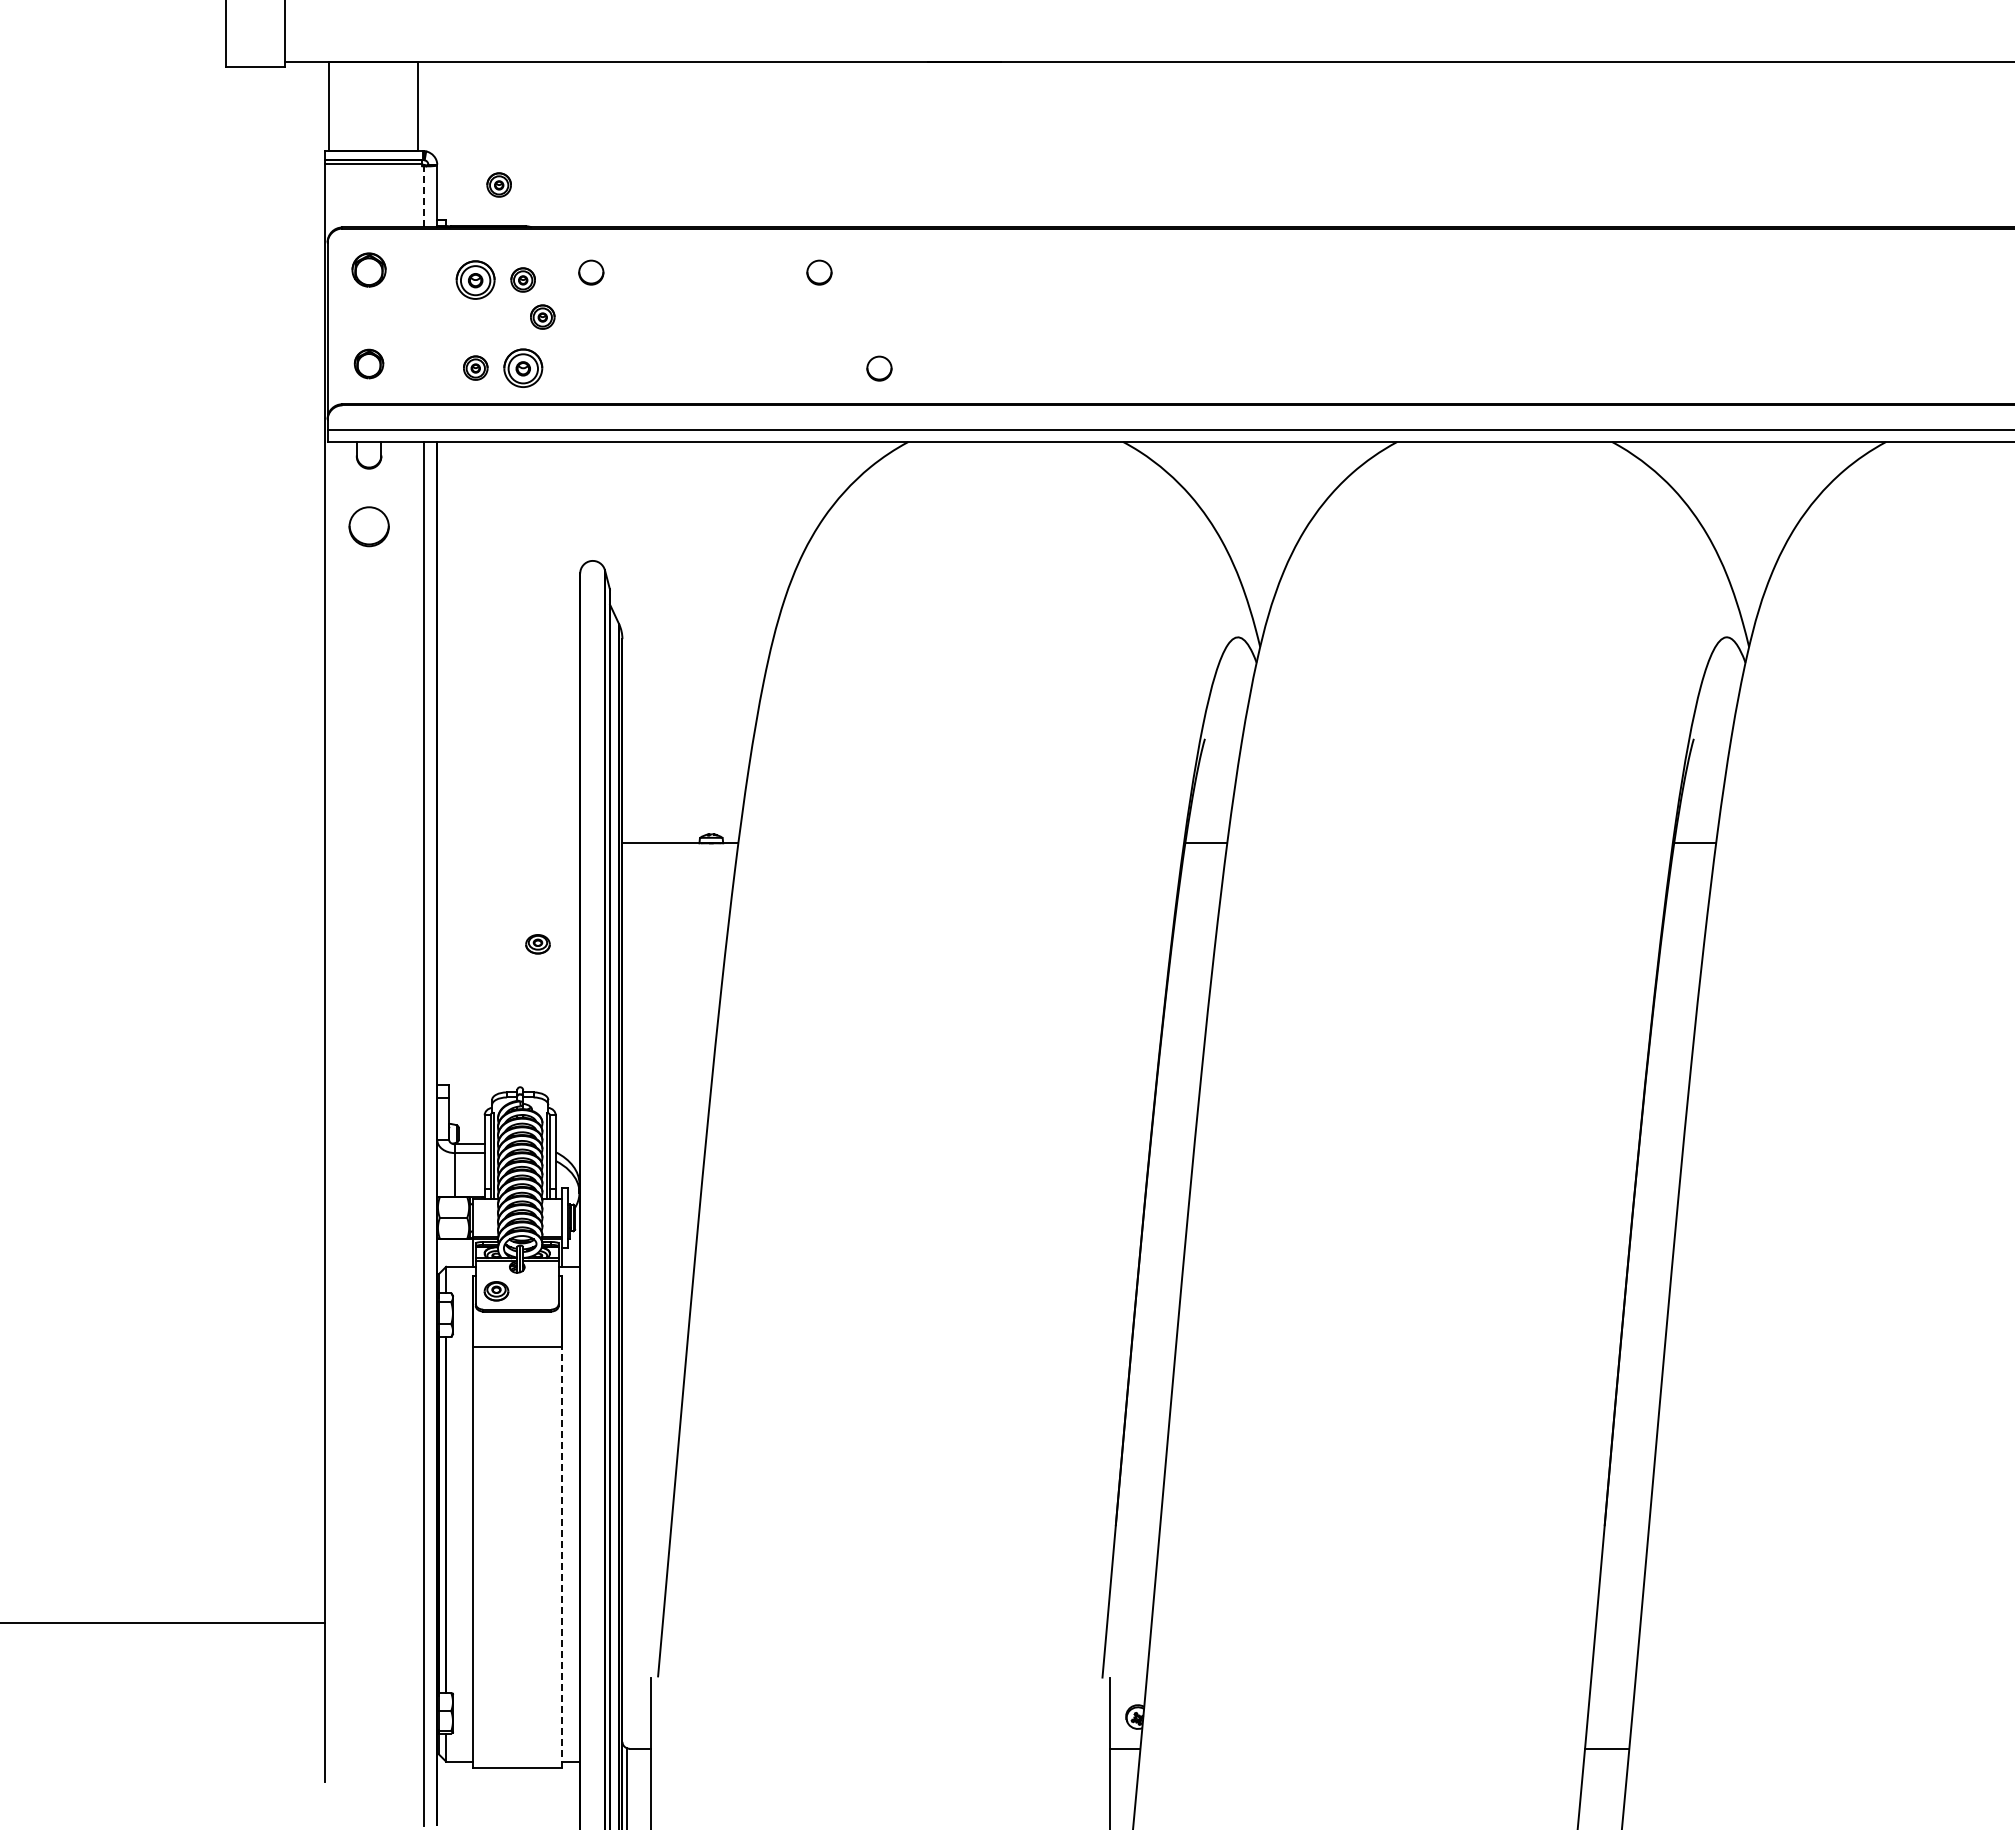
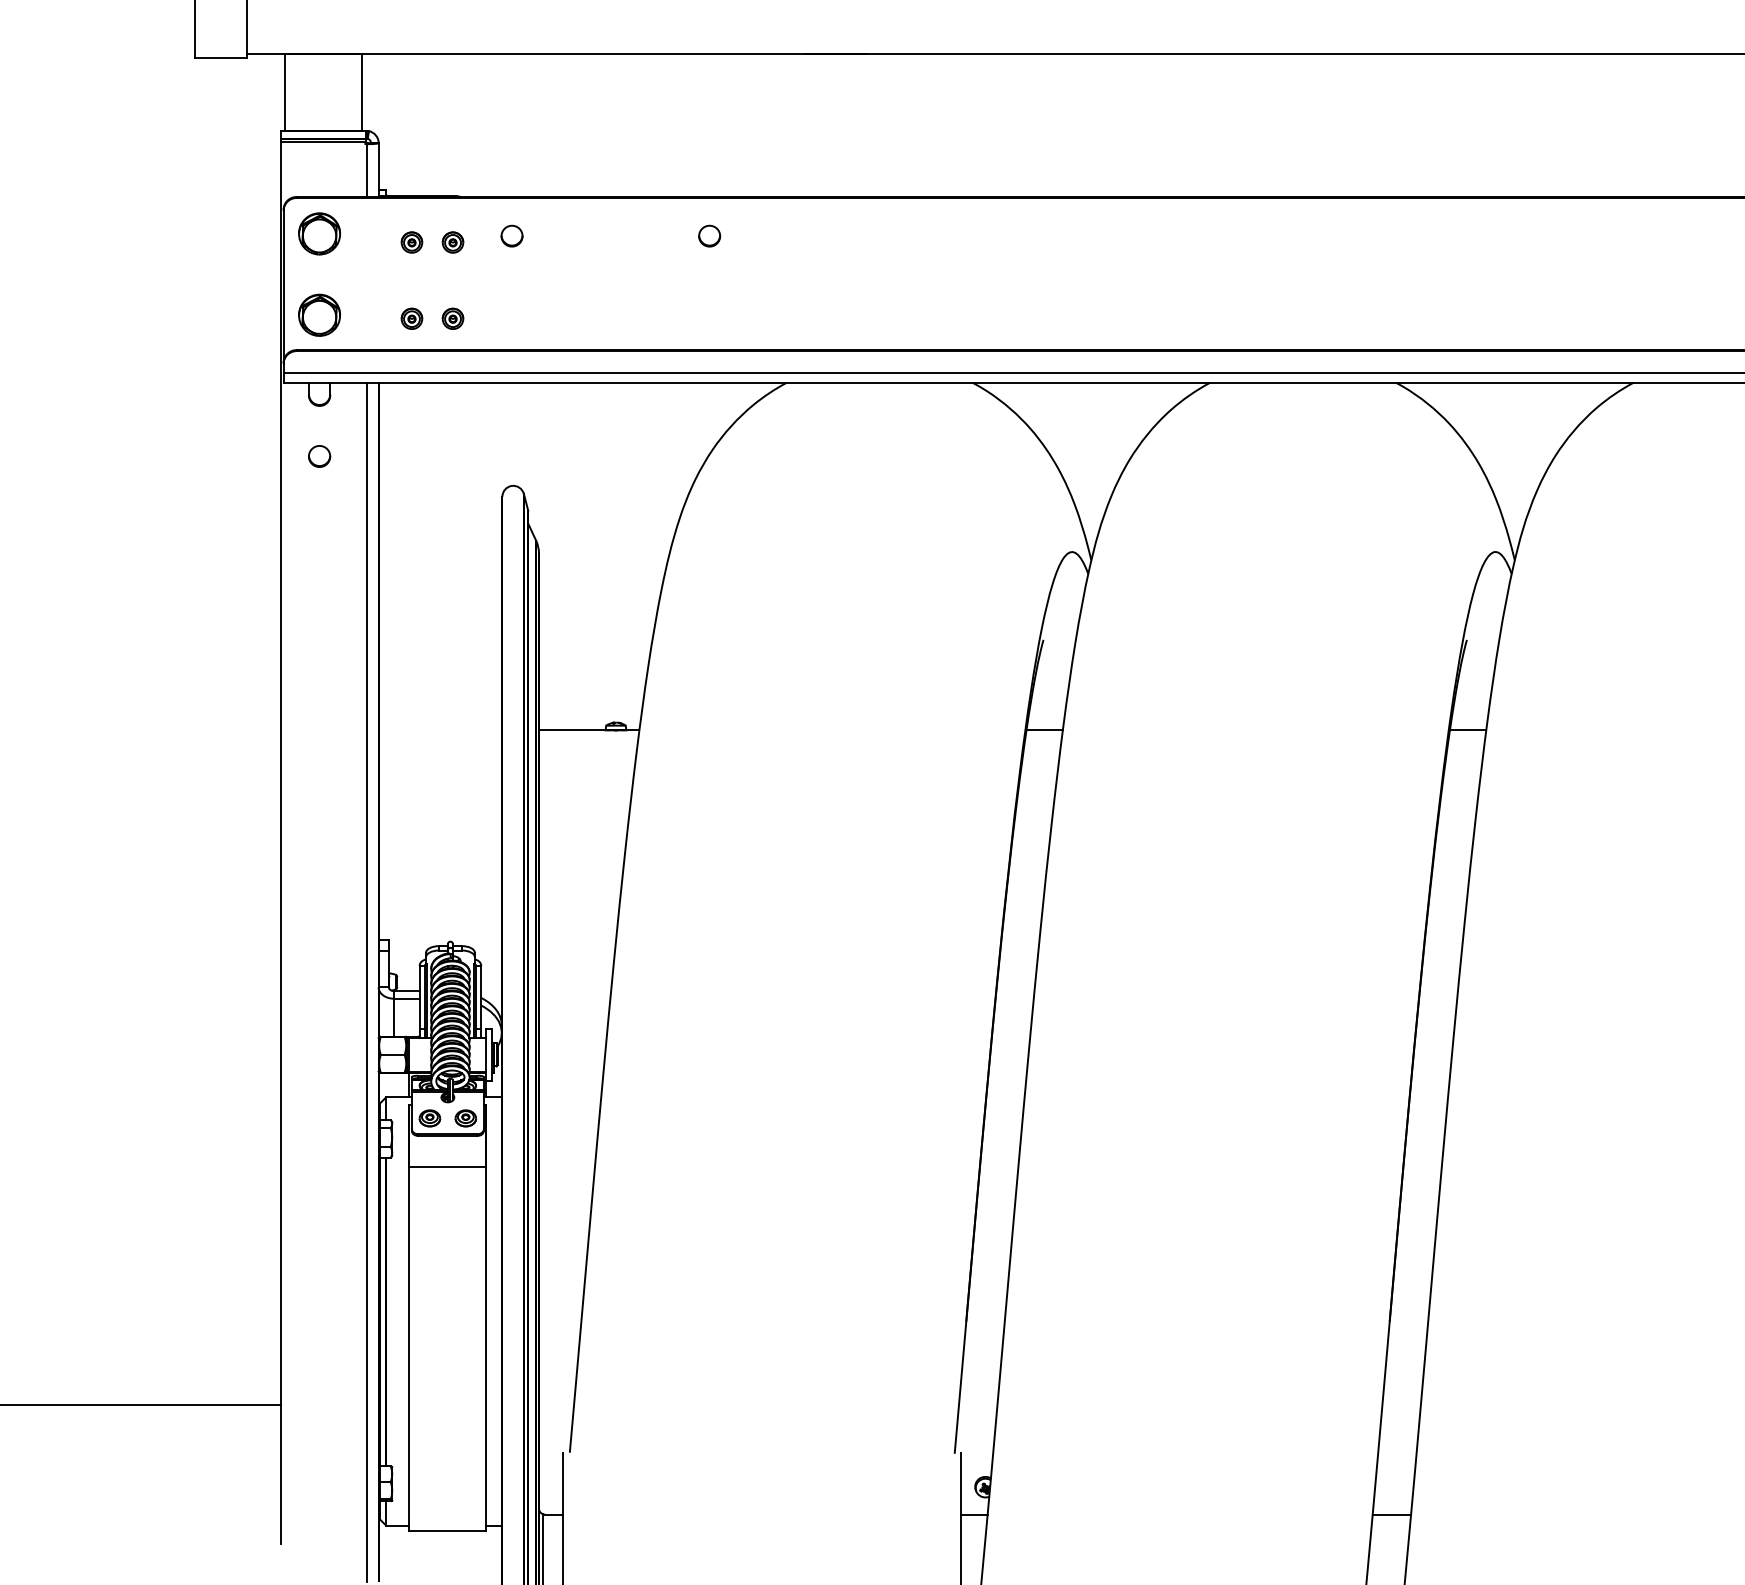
part: (498, 184) -> (431, 159), removed
line: (423, 196) -> (366, 170), dashed -> solid
part: (368, 269) -> (319, 233), size x1.43
part: (475, 279) -> (411, 242), size x0.62
part: (542, 316) -> (469, 274), removed
part: (368, 363) -> (319, 314), size x1.67
part: (522, 367) -> (452, 318), size x0.62
part: (879, 368) -> (761, 319), removed
part: (368, 527) -> (319, 456), size x0.62
part: (537, 944) -> (465, 1118), moved
line: (561, 1556) -> (486, 1348), dashed -> solid

